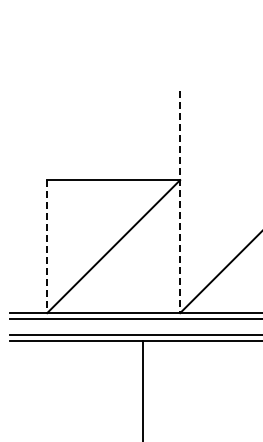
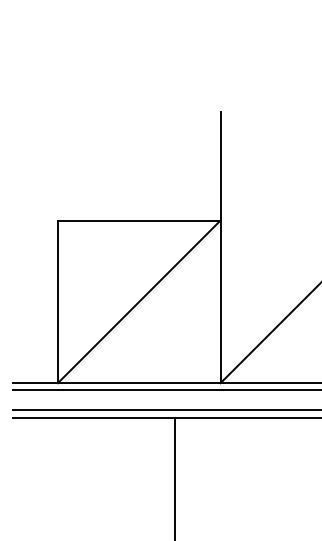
line: (180, 202) -> (220, 247), dashed -> solid
line: (47, 247) -> (58, 302), dashed -> solid

